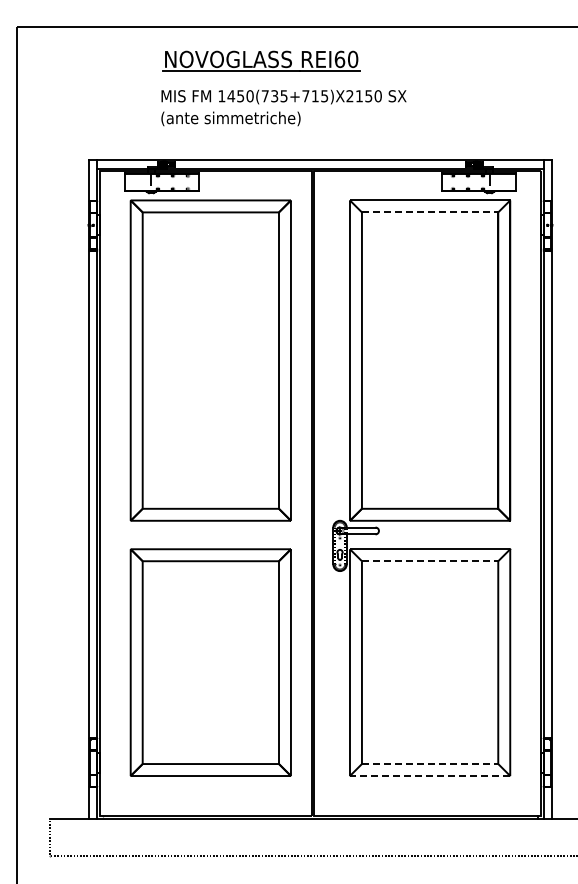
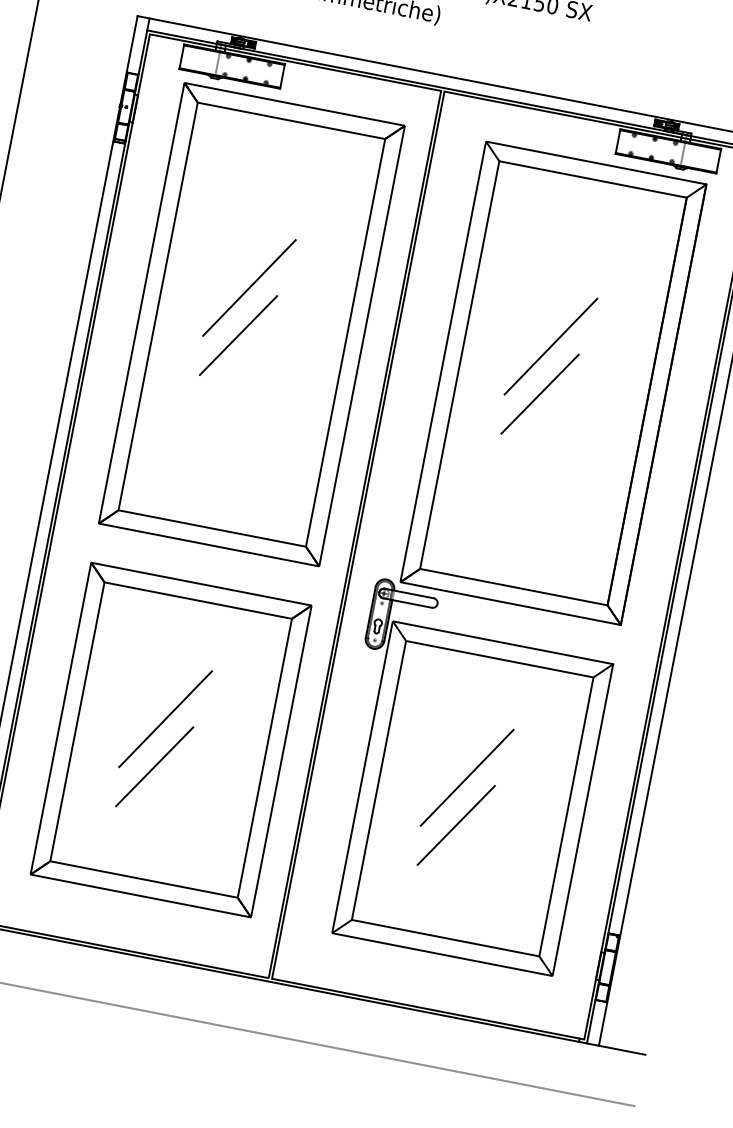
line: (430, 212) -> (593, 179), dashed -> solid
line: (204, 335) -> (249, 288), added
line: (423, 335) -> (551, 346), added
line: (202, 369) -> (238, 334), added
line: (421, 369) -> (539, 393), added
line: (430, 561) -> (500, 659), dashed -> solid
line: (204, 648) -> (166, 718), added
line: (423, 648) -> (467, 777), added
line: (202, 683) -> (154, 766), added
line: (421, 683) -> (455, 825), added
line: (430, 764) -> (446, 938), dashed -> solid
line: (429, 776) -> (441, 955), dashed -> solid

